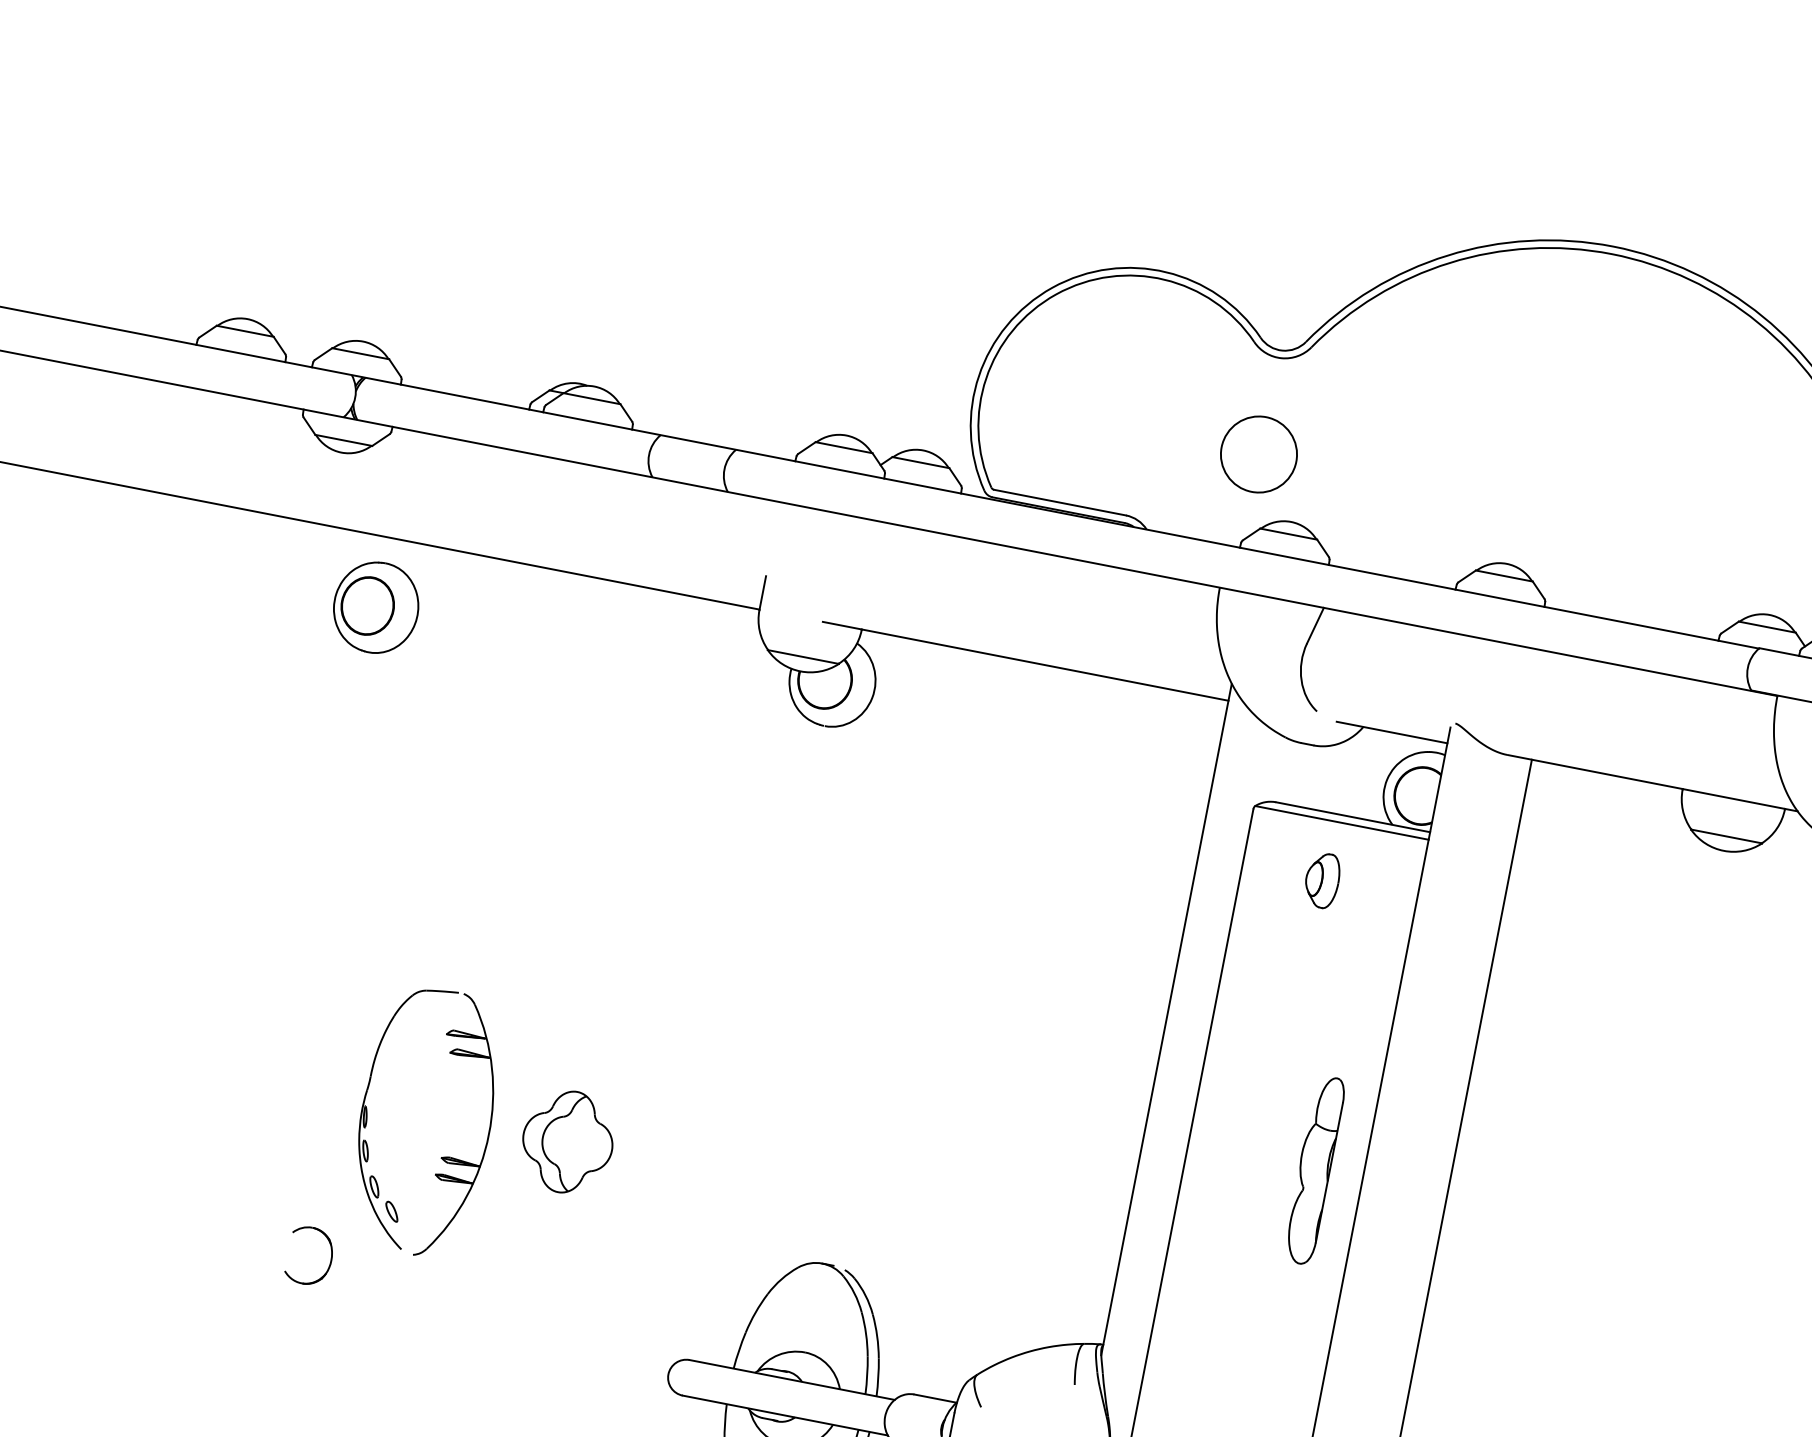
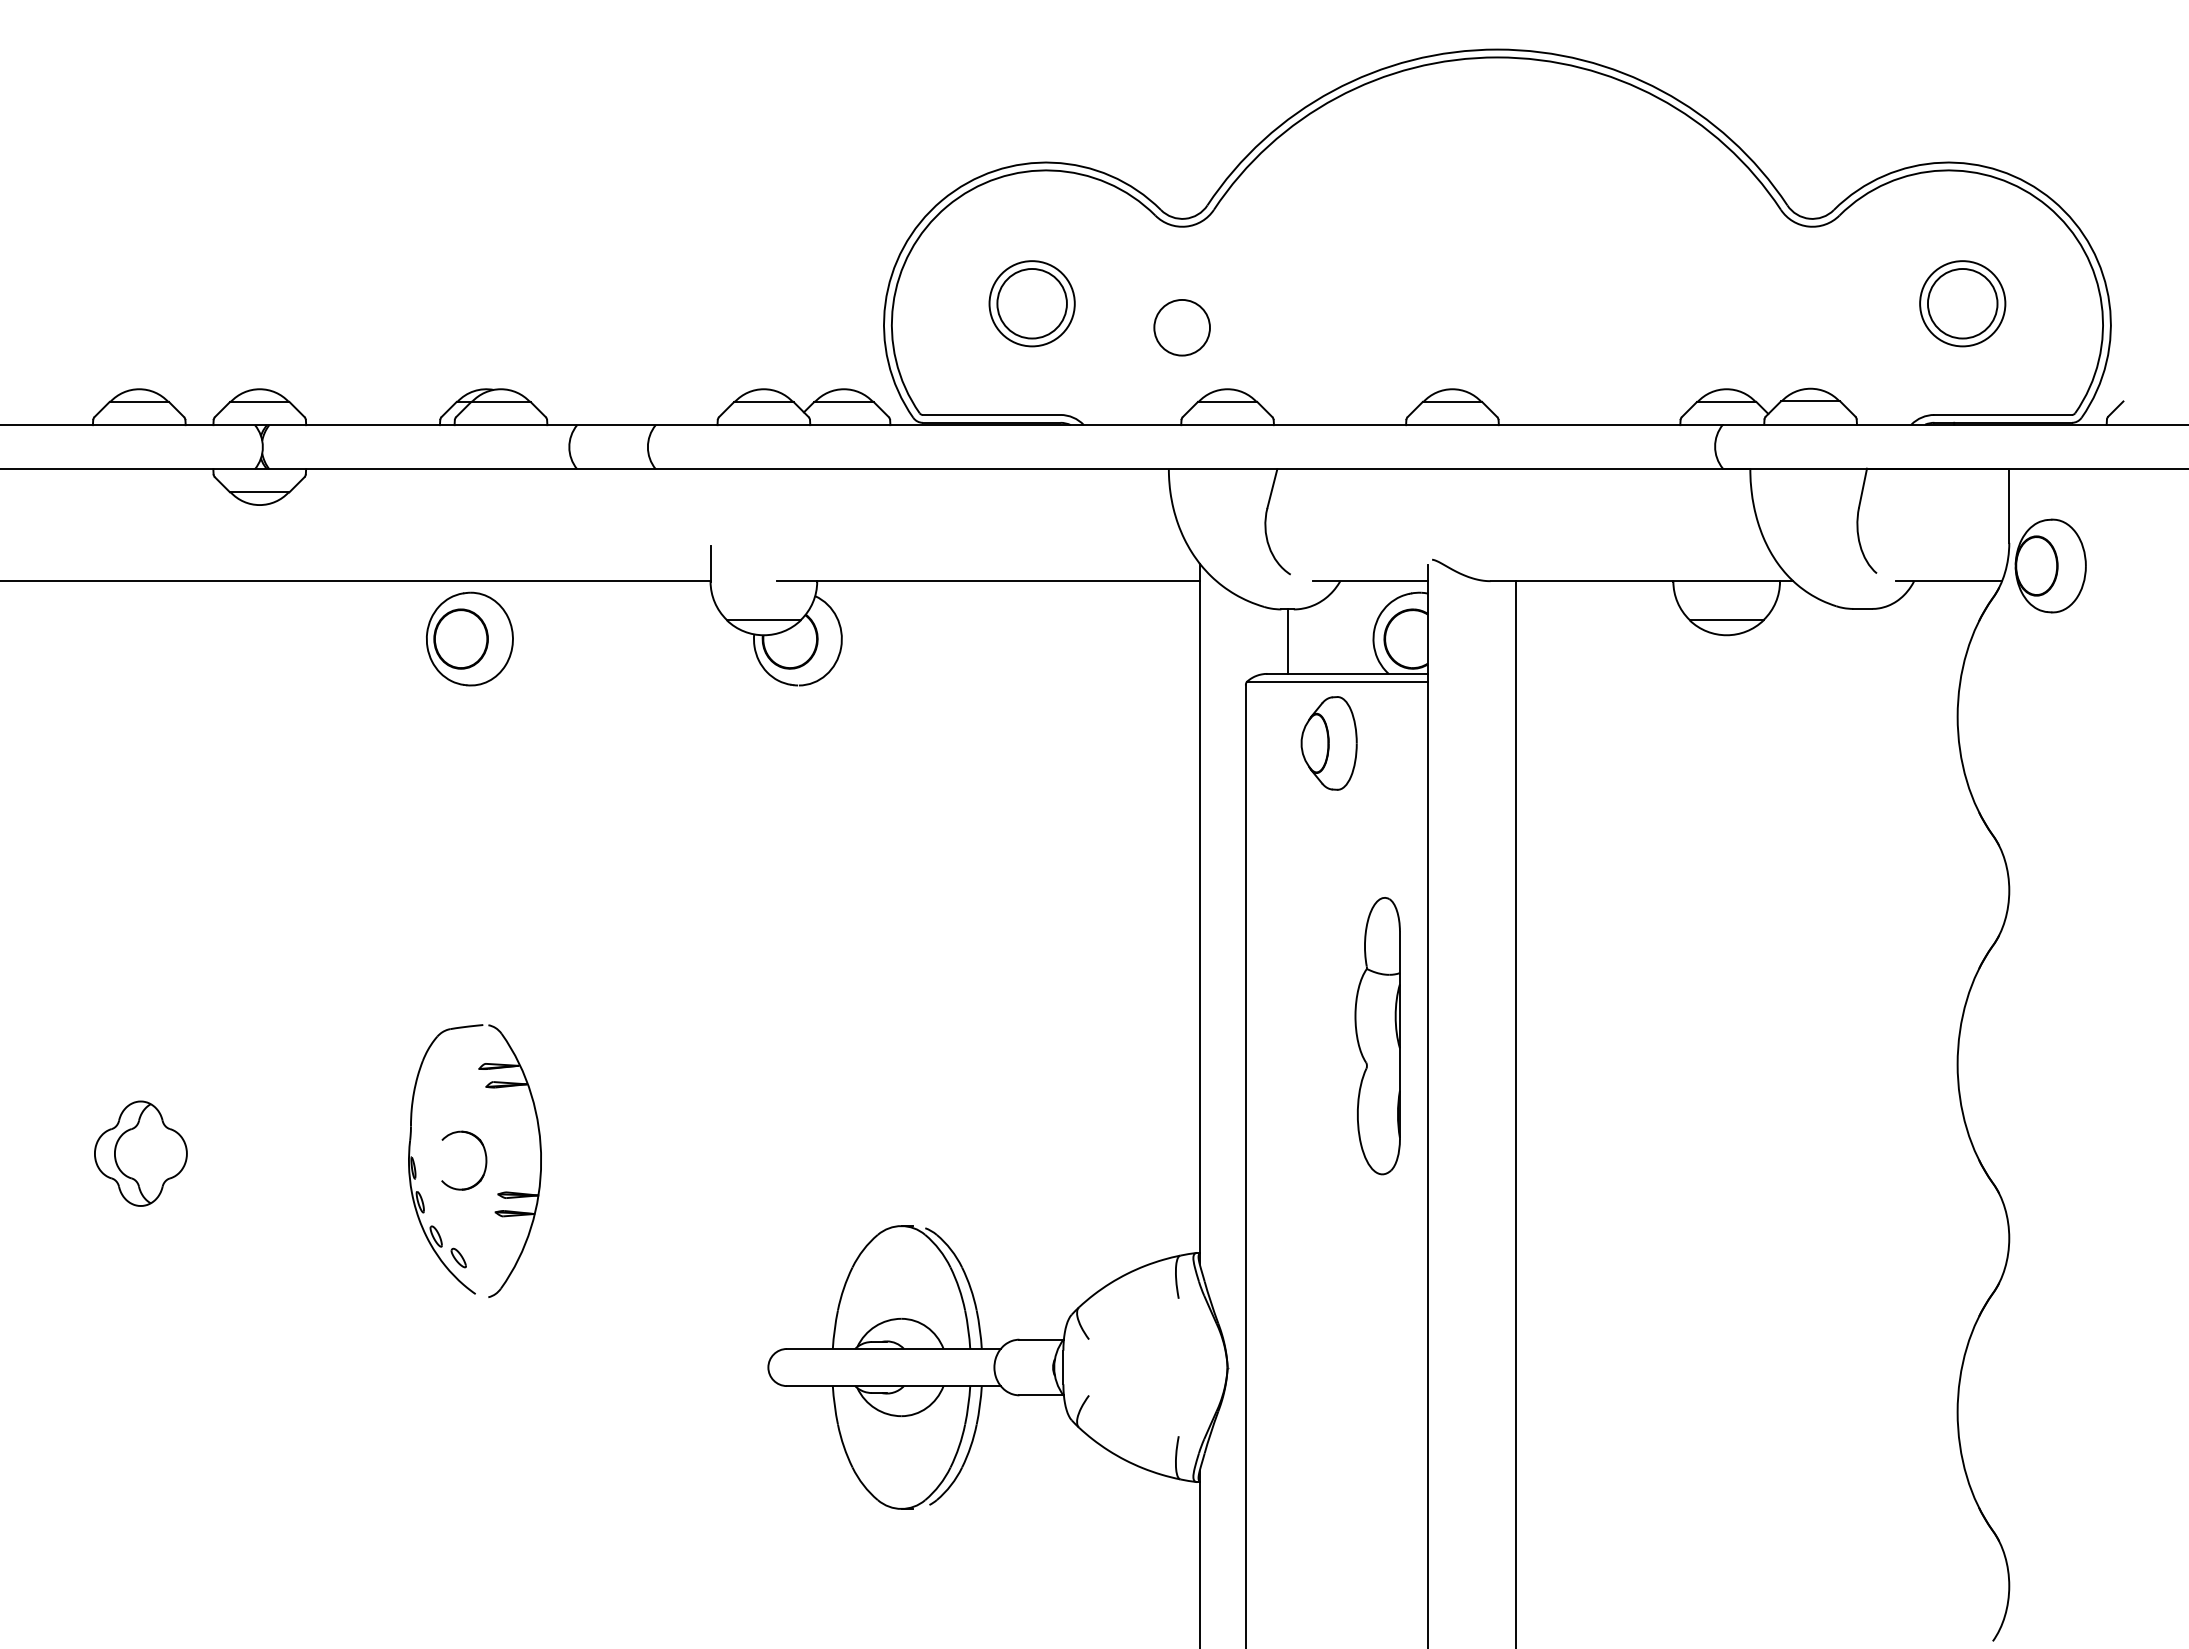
part: (1119, 403) -> (1031, 303), added
circle: (1258, 454) -> (1181, 327), size x0.71
part: (375, 607) -> (469, 638), moved
line: (1301, 774) -> (1287, 641), added
part: (1321, 880) -> (1328, 743), size x1.67
part: (567, 1141) -> (140, 1153), moved
part: (1314, 1170) -> (1377, 1036), size x1.43
part: (330, 1259) -> (485, 1160), moved

